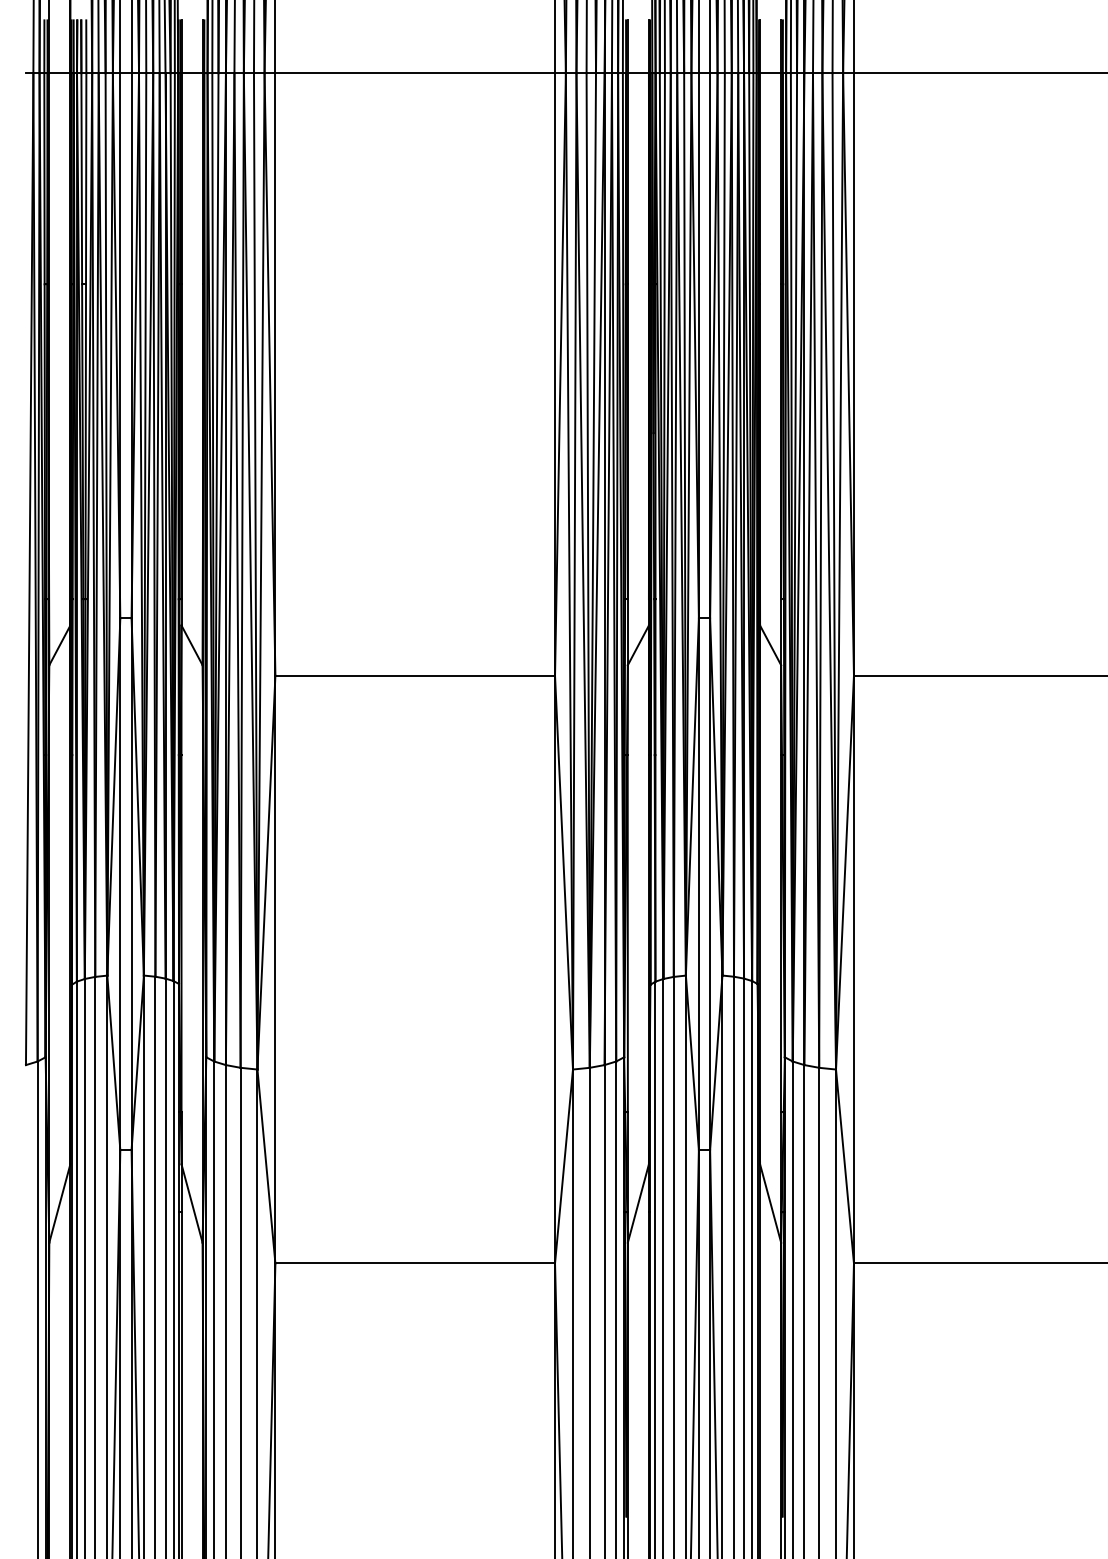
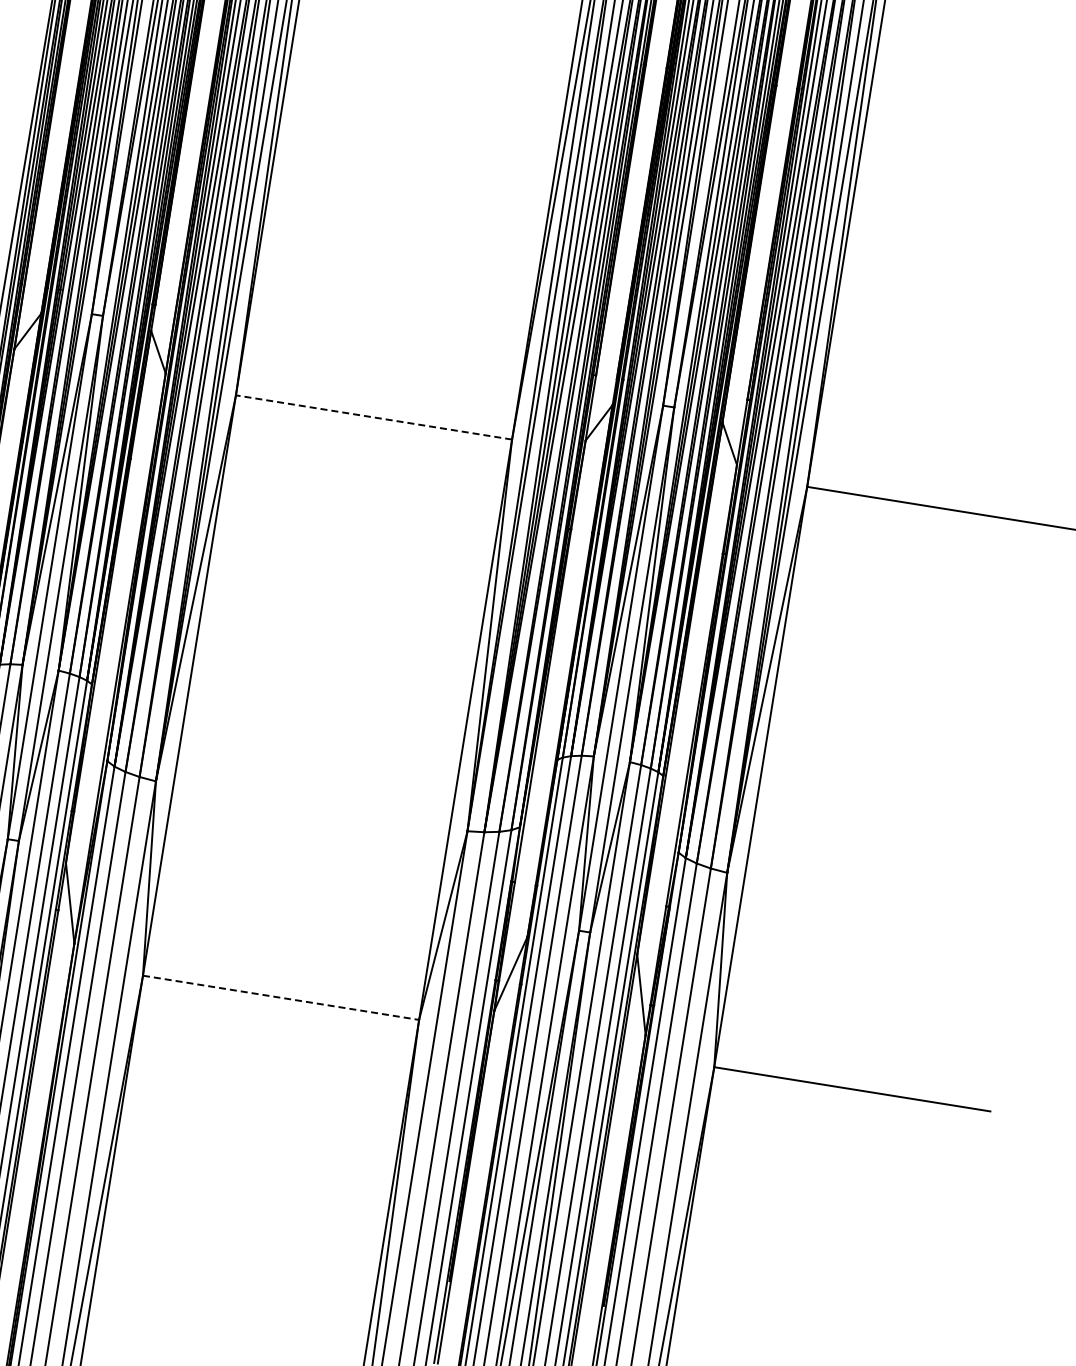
line: (415, 675) -> (374, 417), solid -> dashed
line: (415, 1263) -> (281, 997), solid -> dashed

